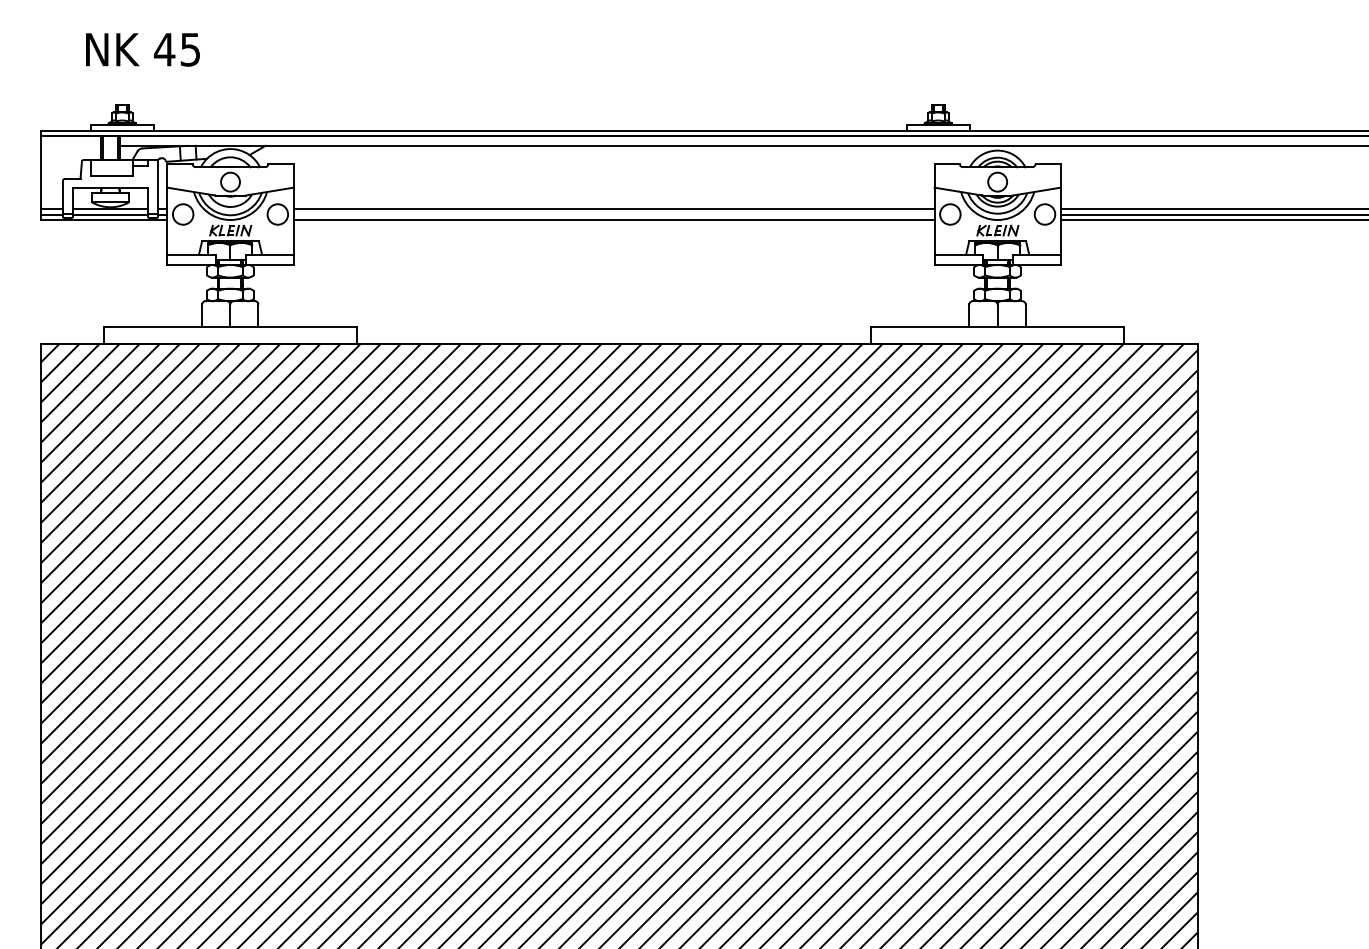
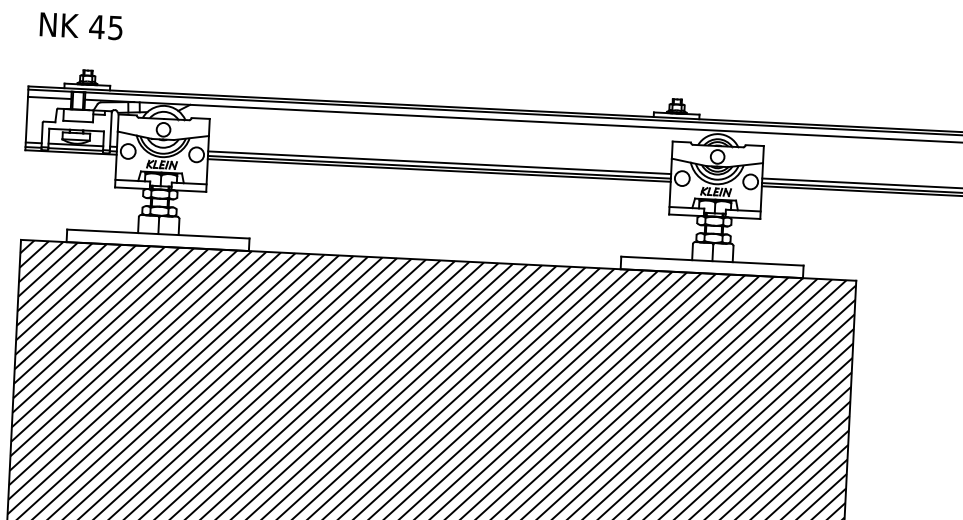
text: (142, 49) -> (81, 26), moved
line: (71, 145) -> (50, 97), added
line: (613, 215) -> (438, 167), added

